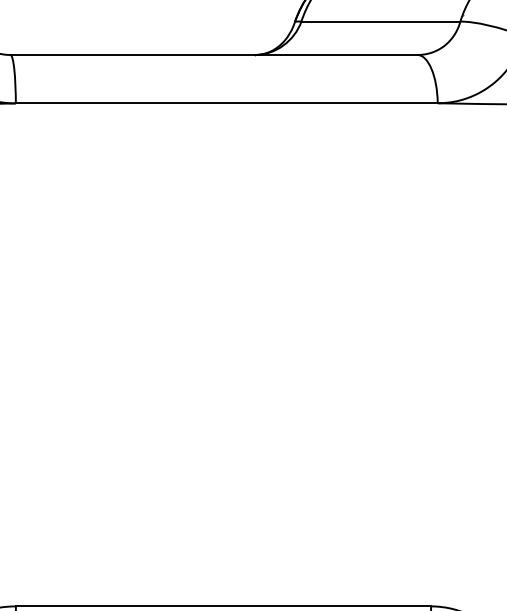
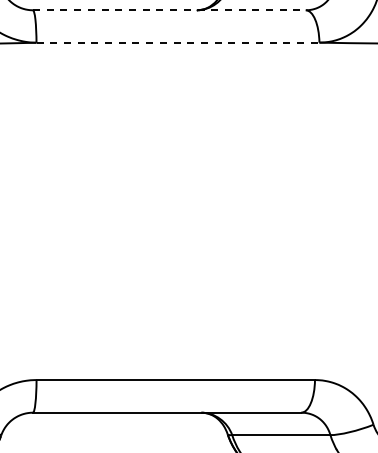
line: (214, 55) -> (169, 10), solid -> dashed
line: (227, 103) -> (178, 42), solid -> dashed

